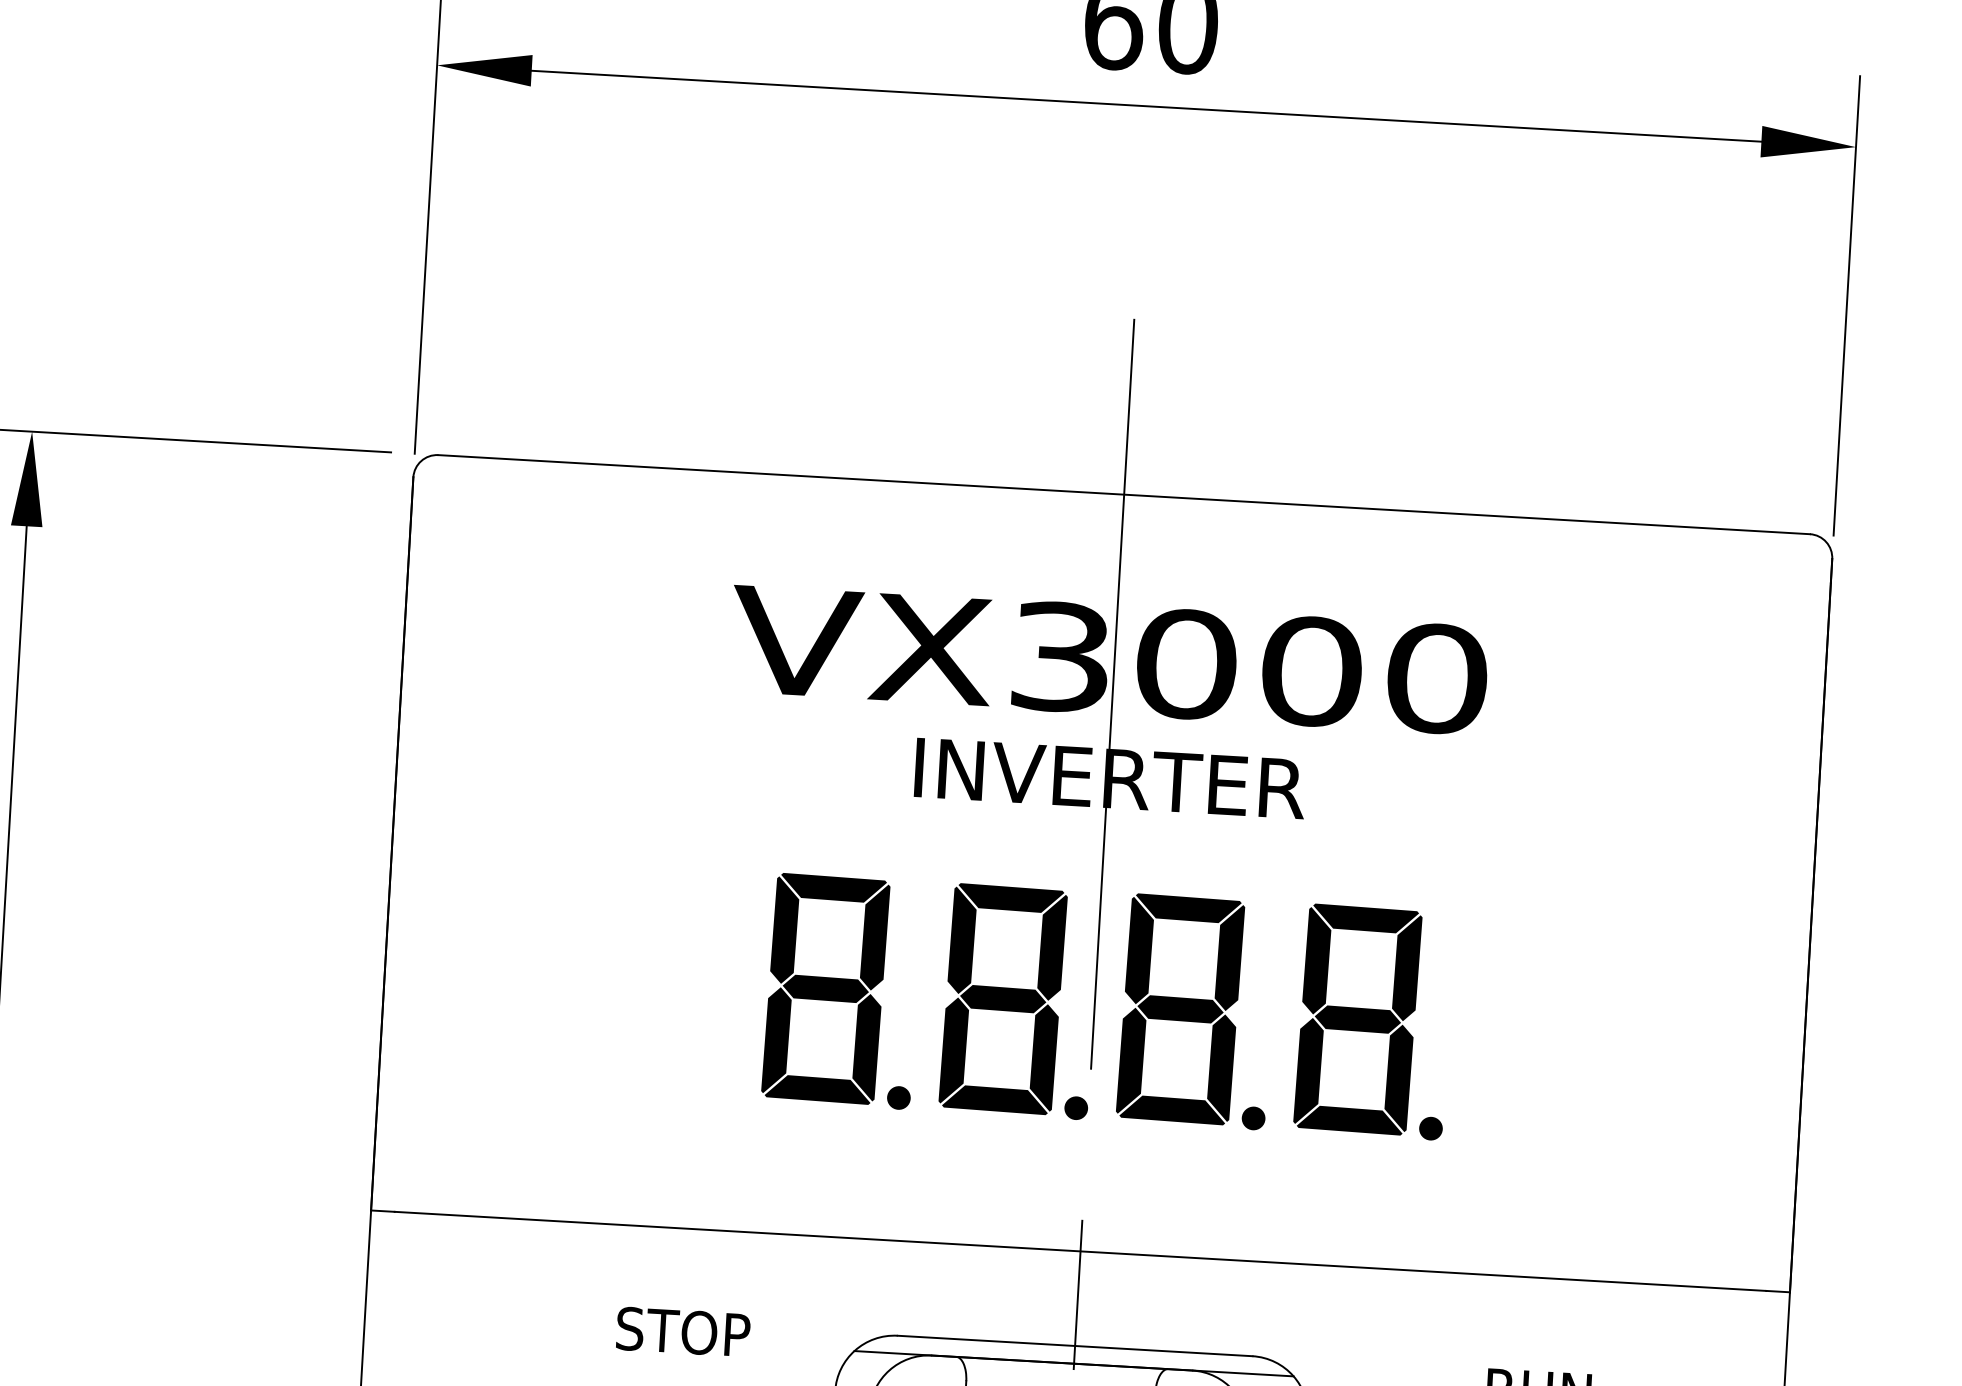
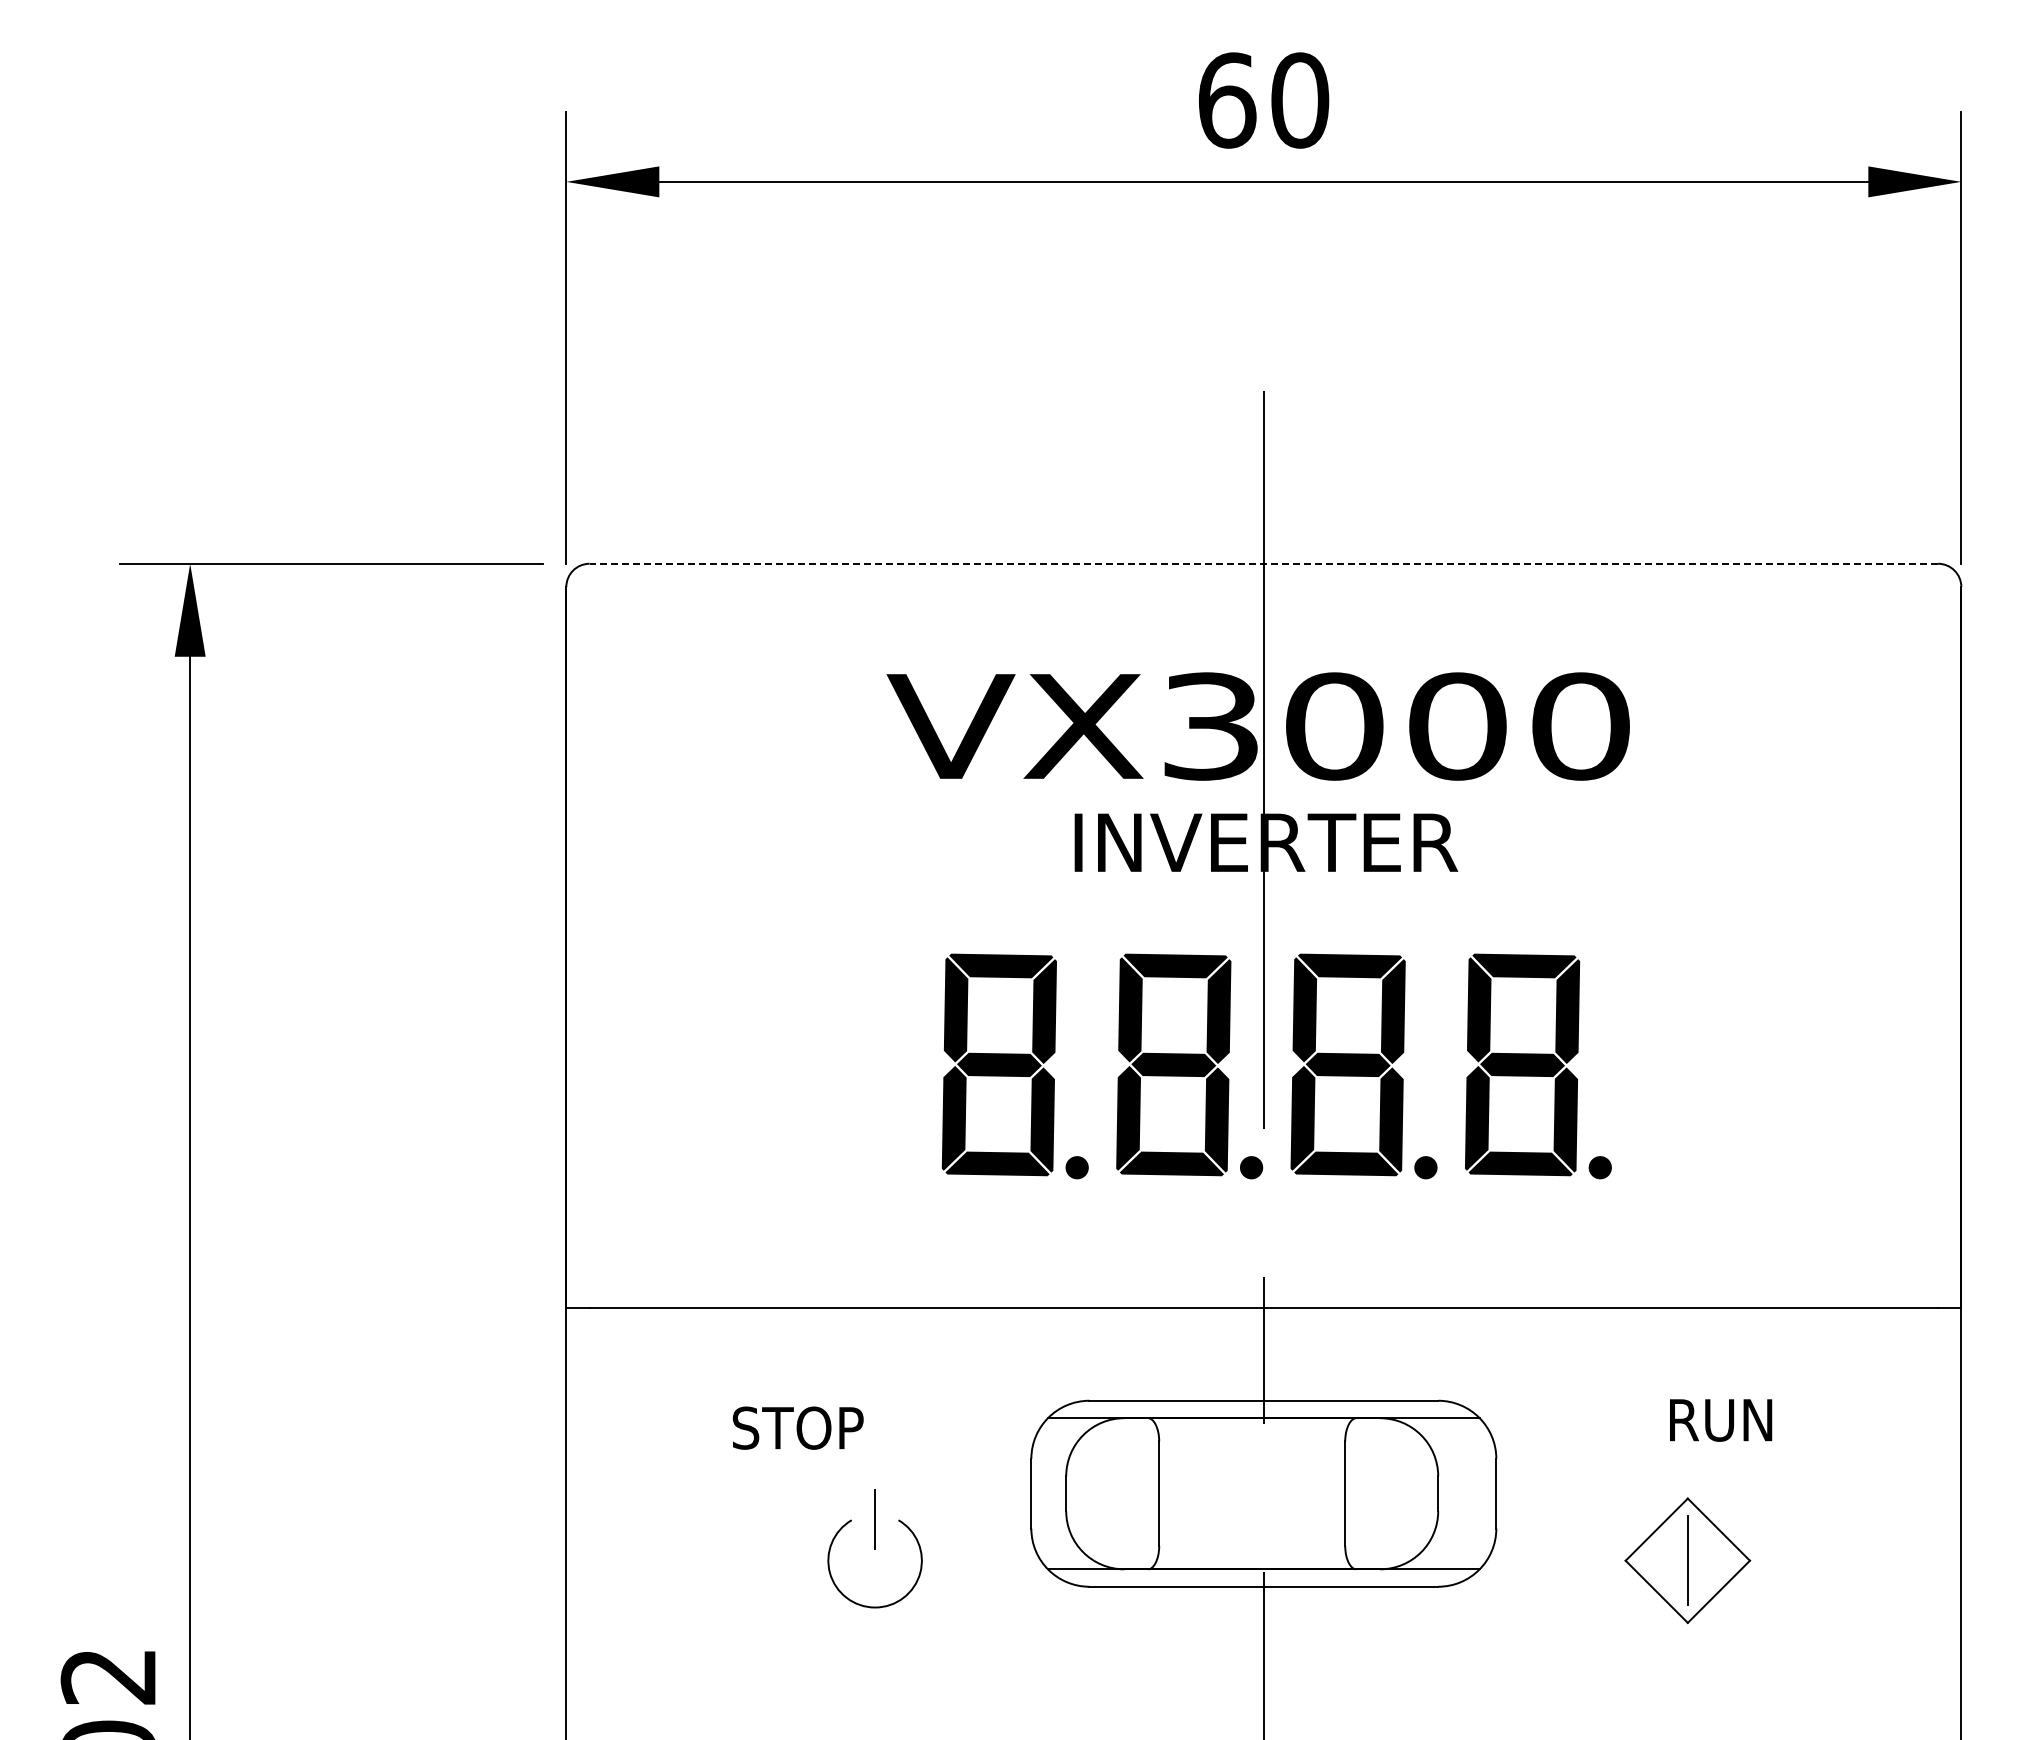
line: (1123, 494) -> (1263, 563), solid -> dashed
text: (682, 1331) -> (797, 1427), moved

